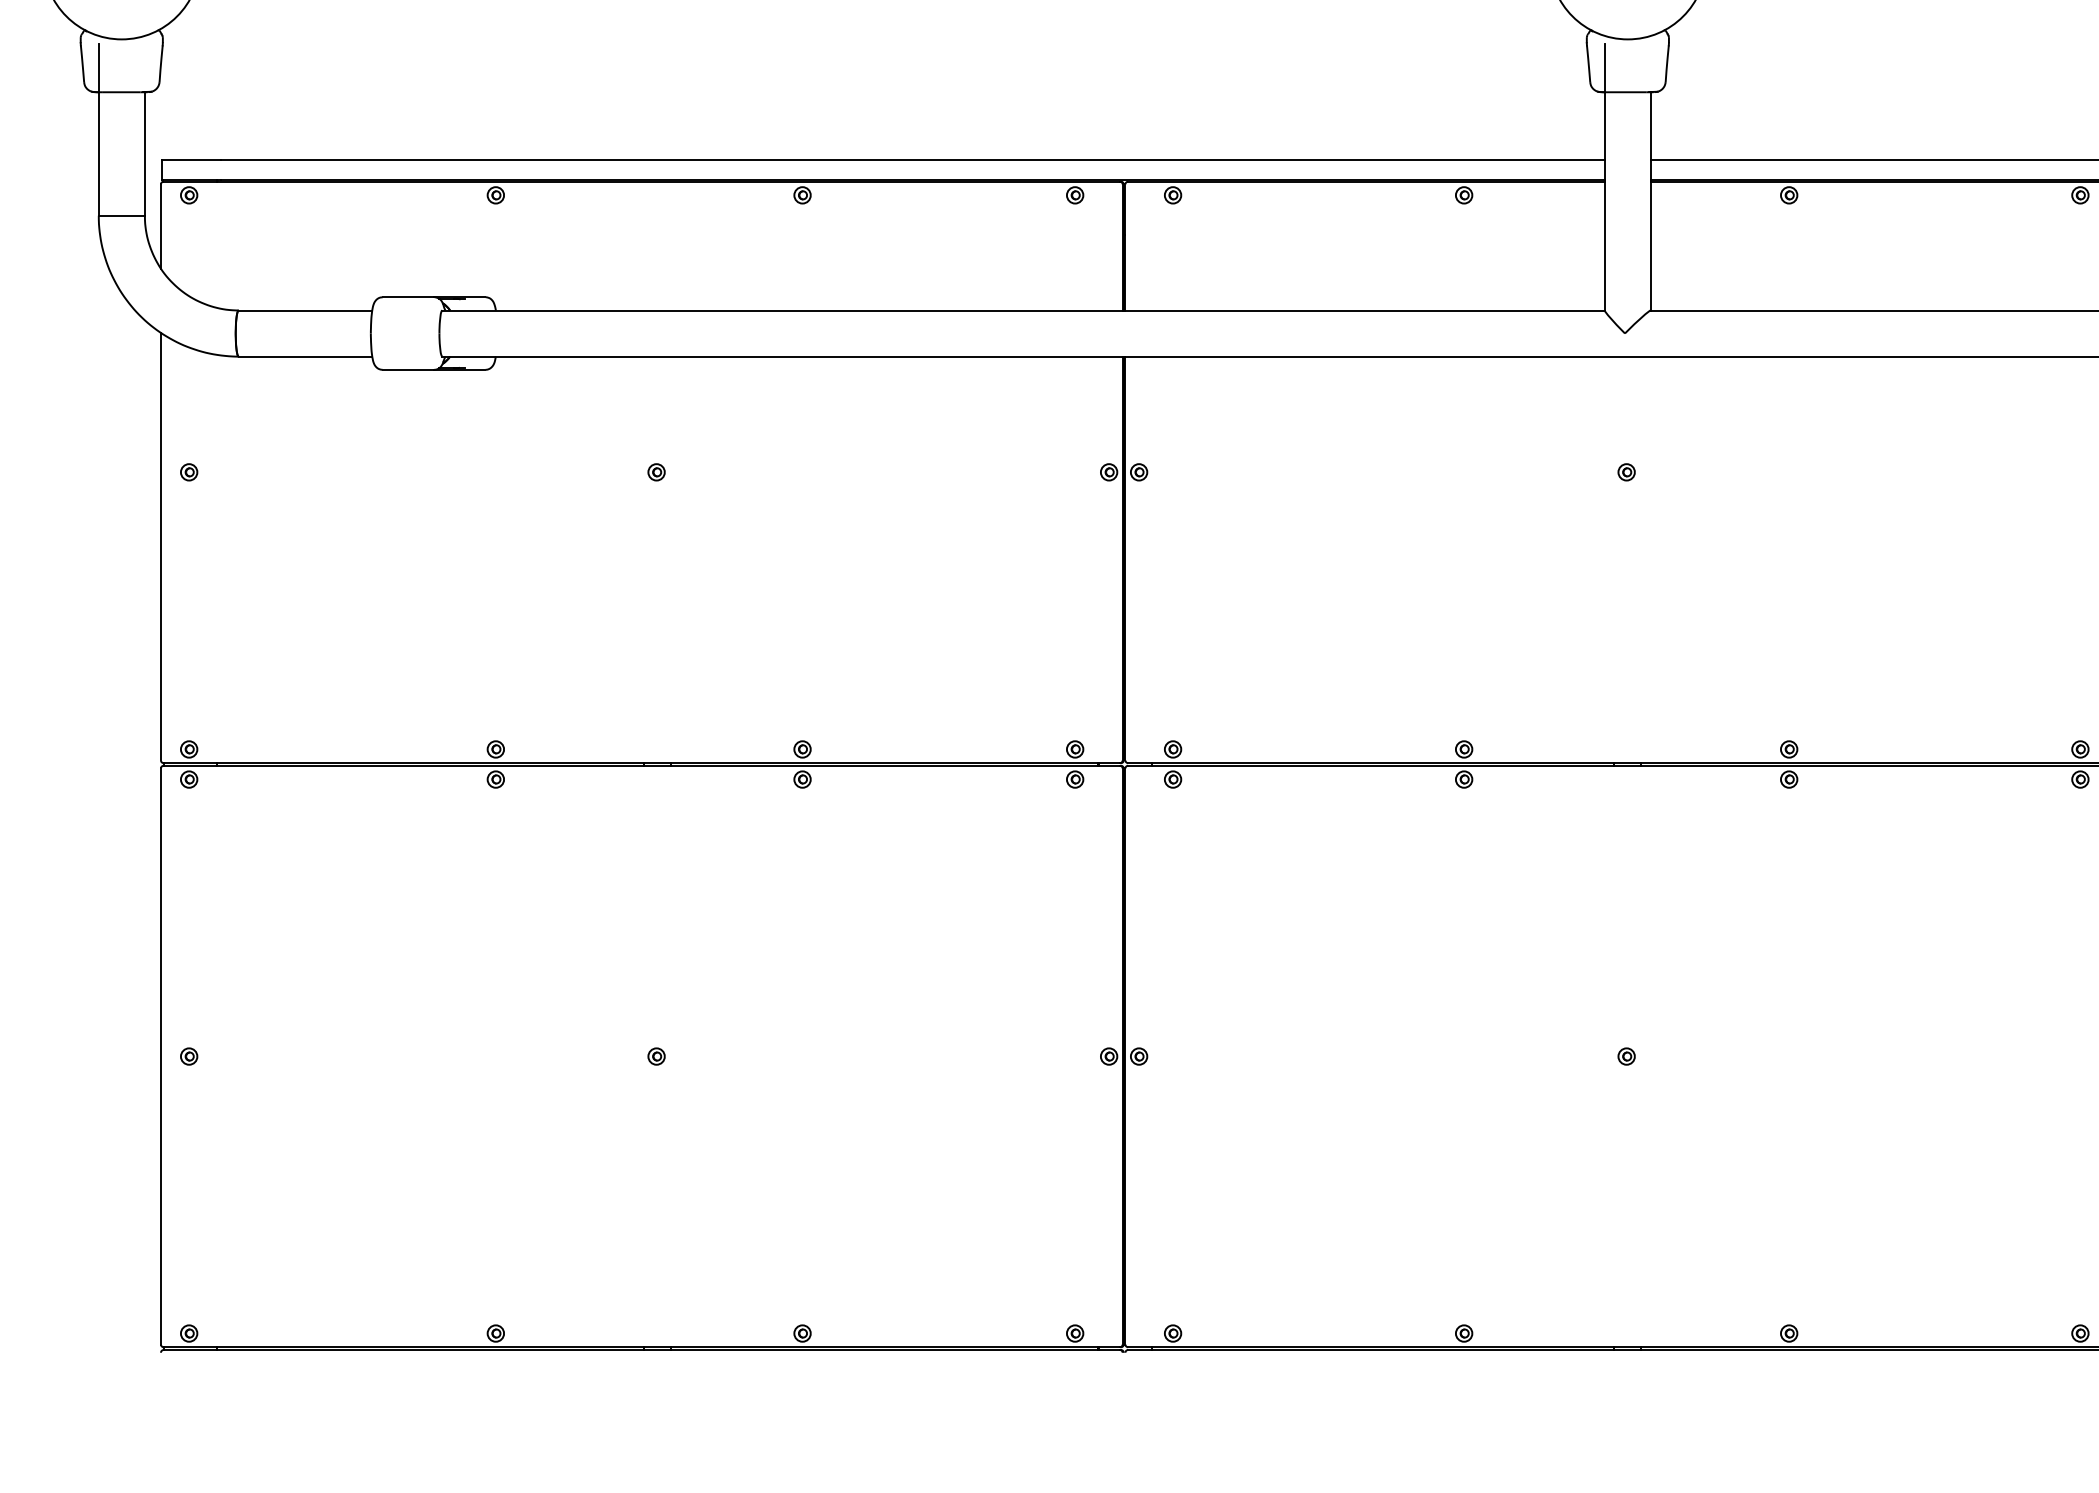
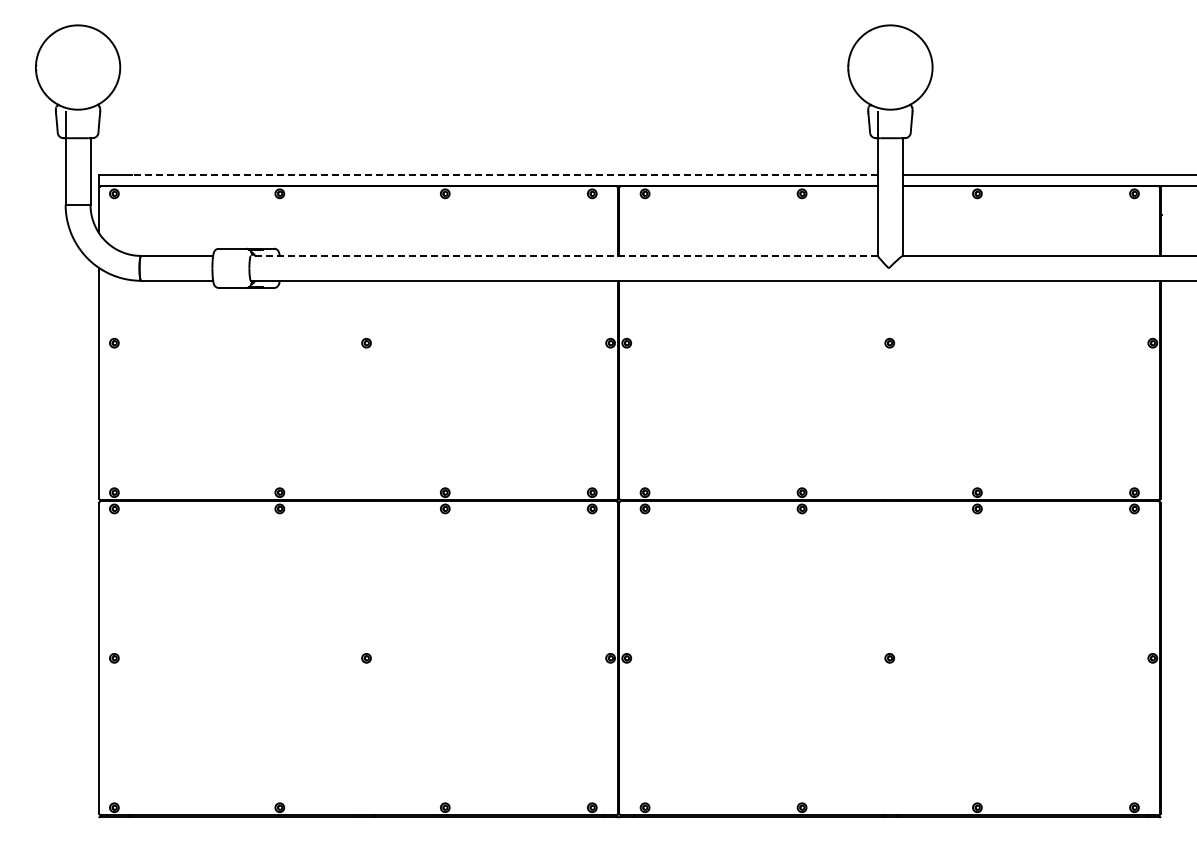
line: (912, 159) -> (504, 174), solid -> dashed
line: (1023, 309) -> (564, 255), solid -> dashed

